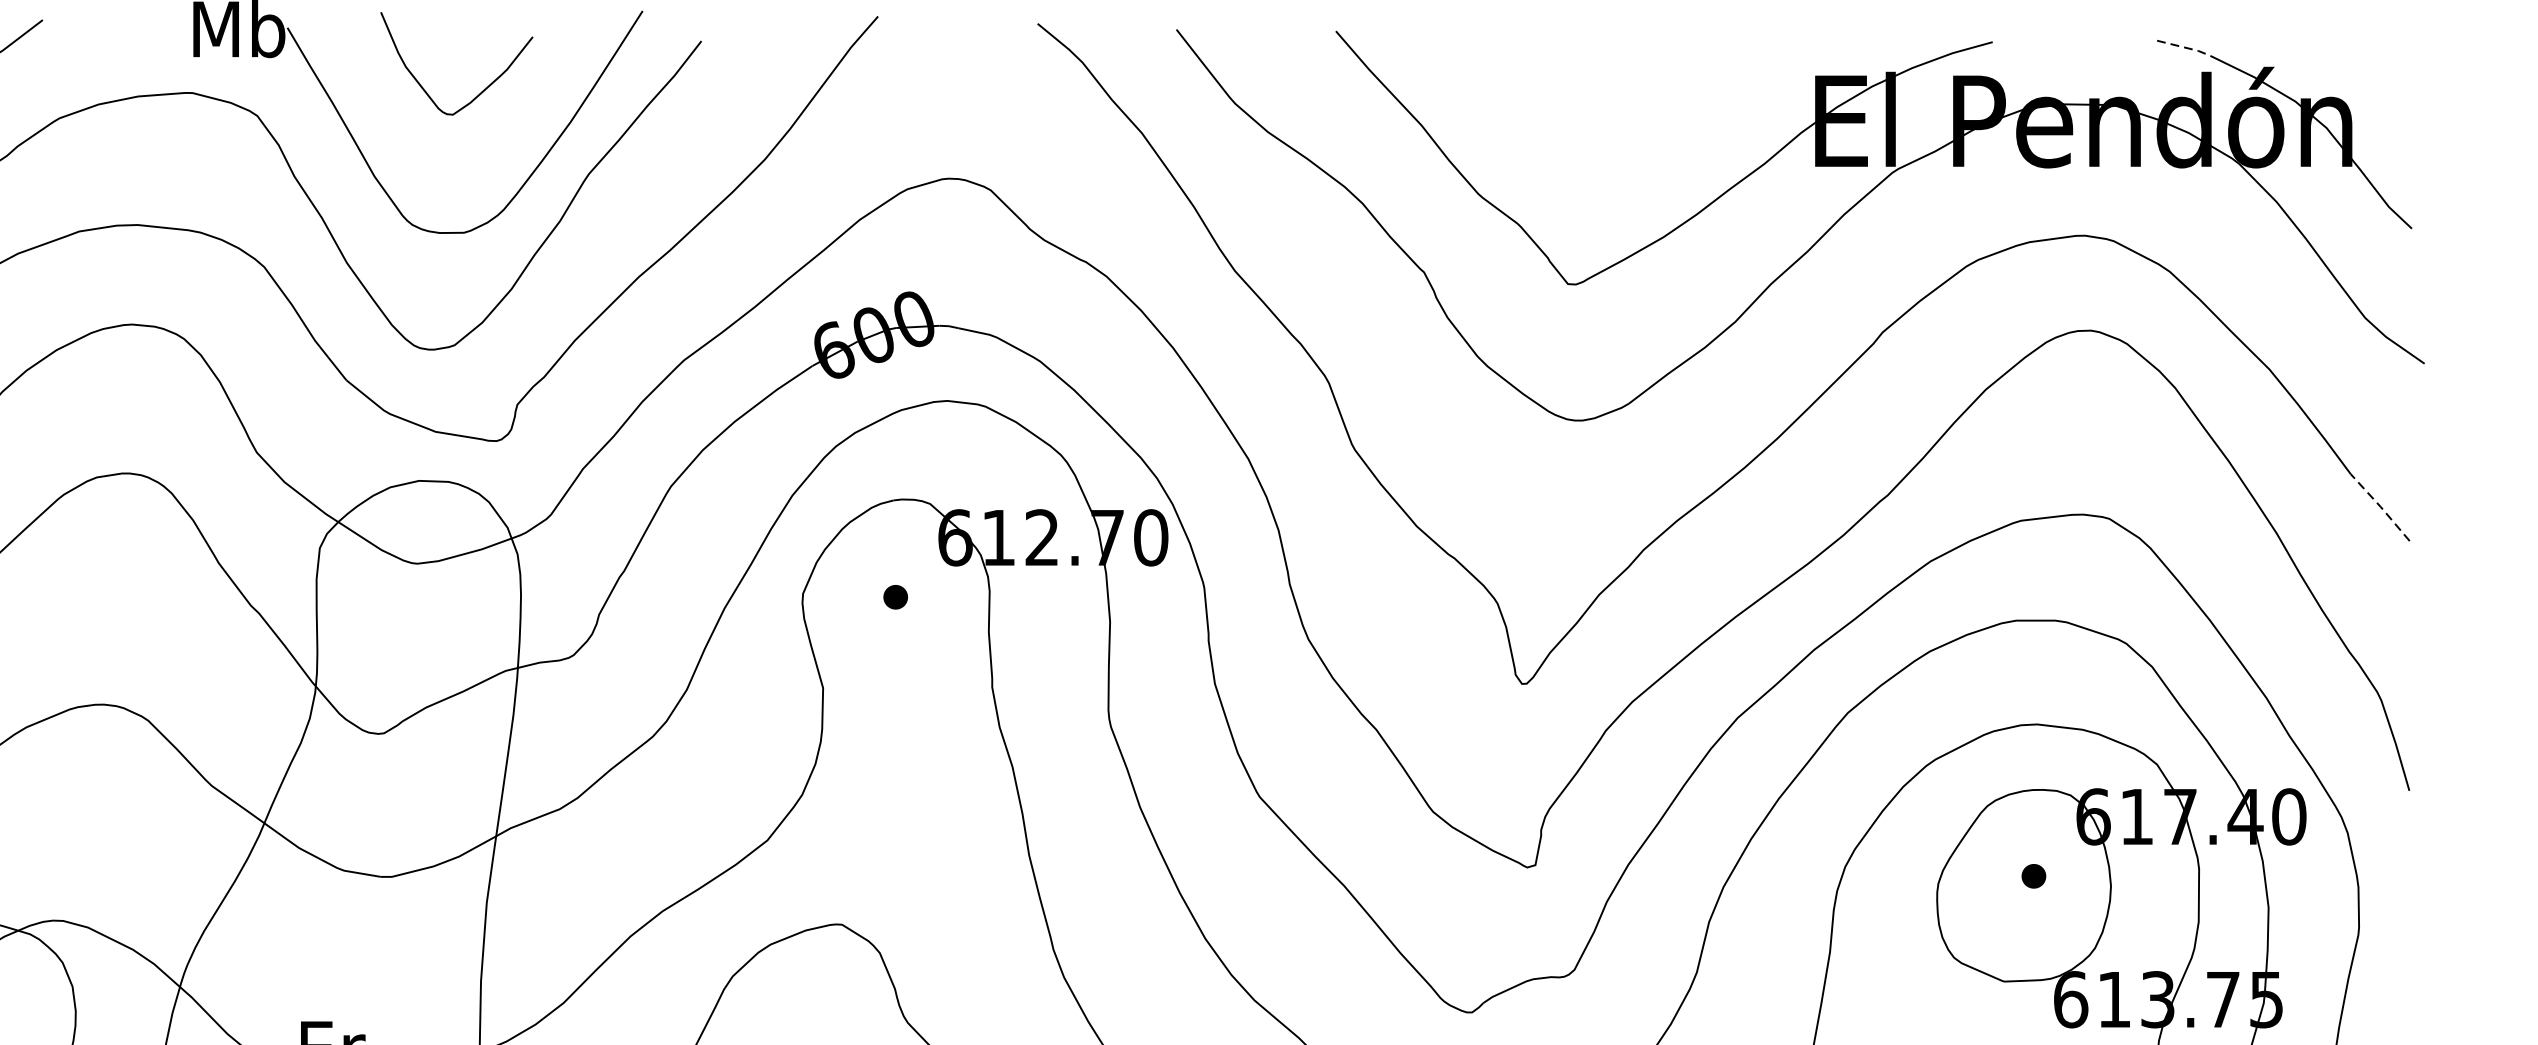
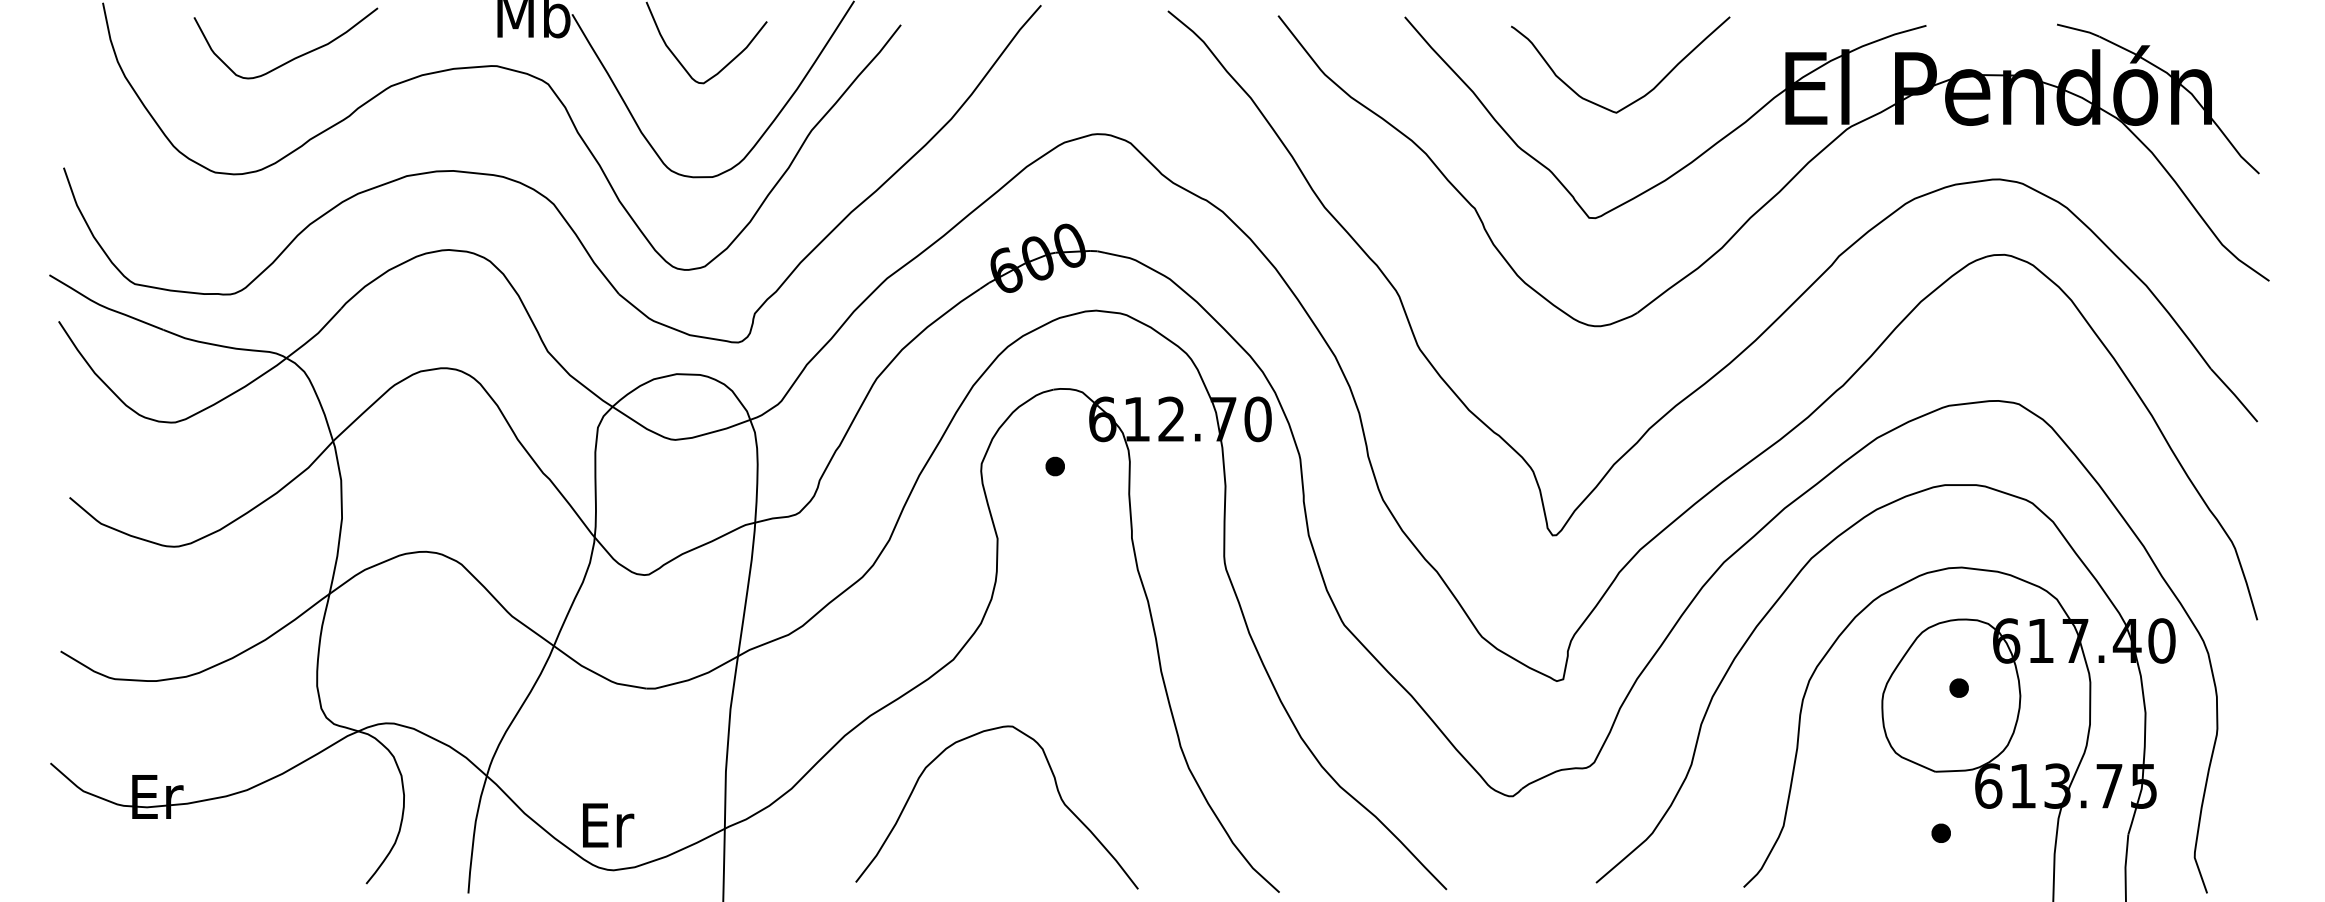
line: (2185, 48) -> (2079, 30), dashed -> solid
curve: (1633, 131) -> (1641, 96), added
line: (2380, 506) -> (2234, 394), dashed -> solid

